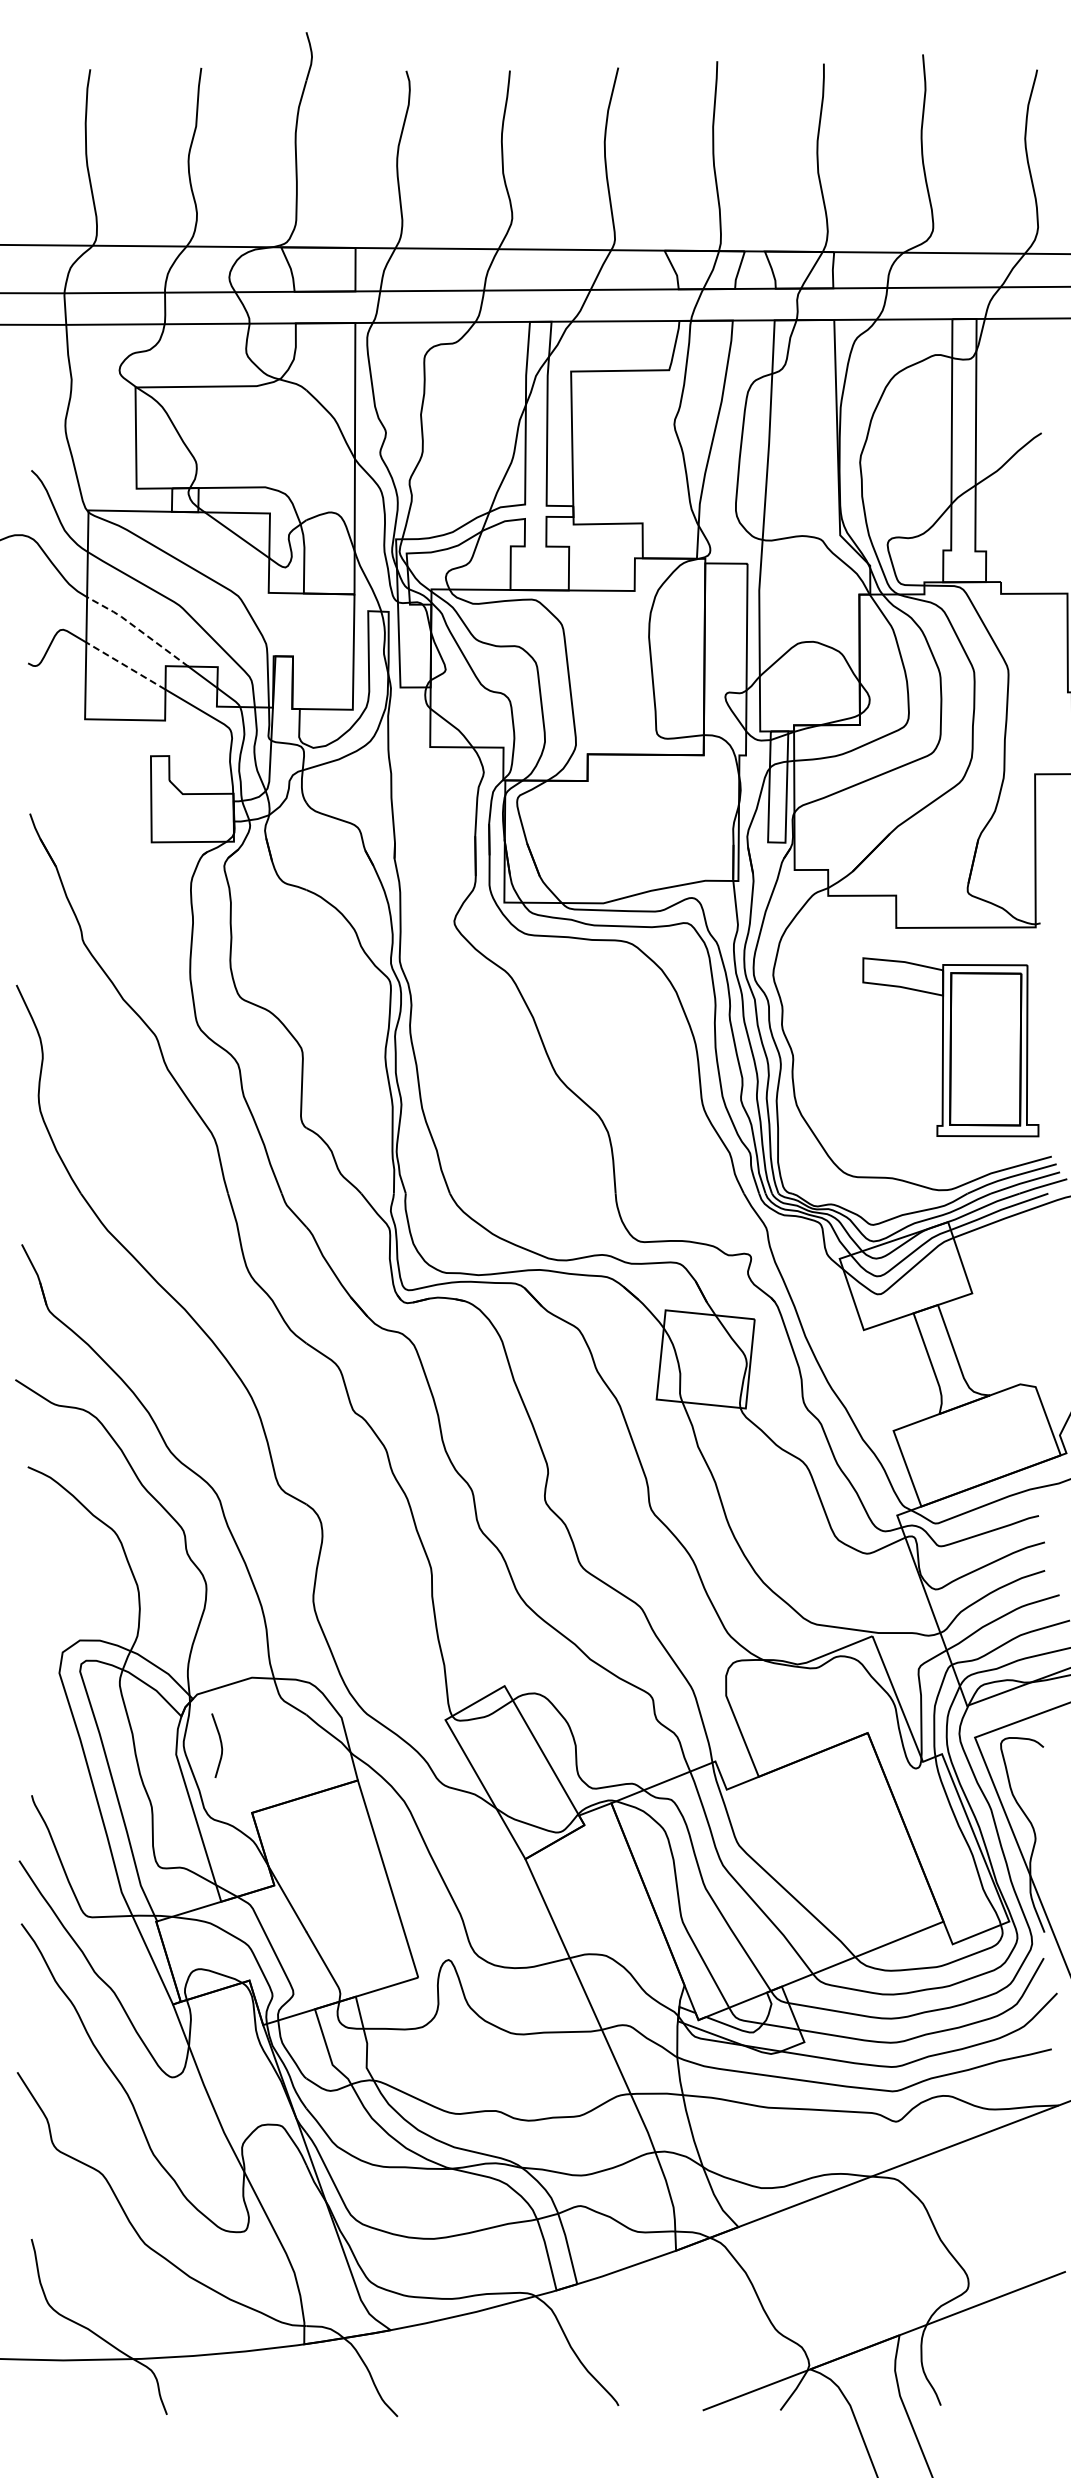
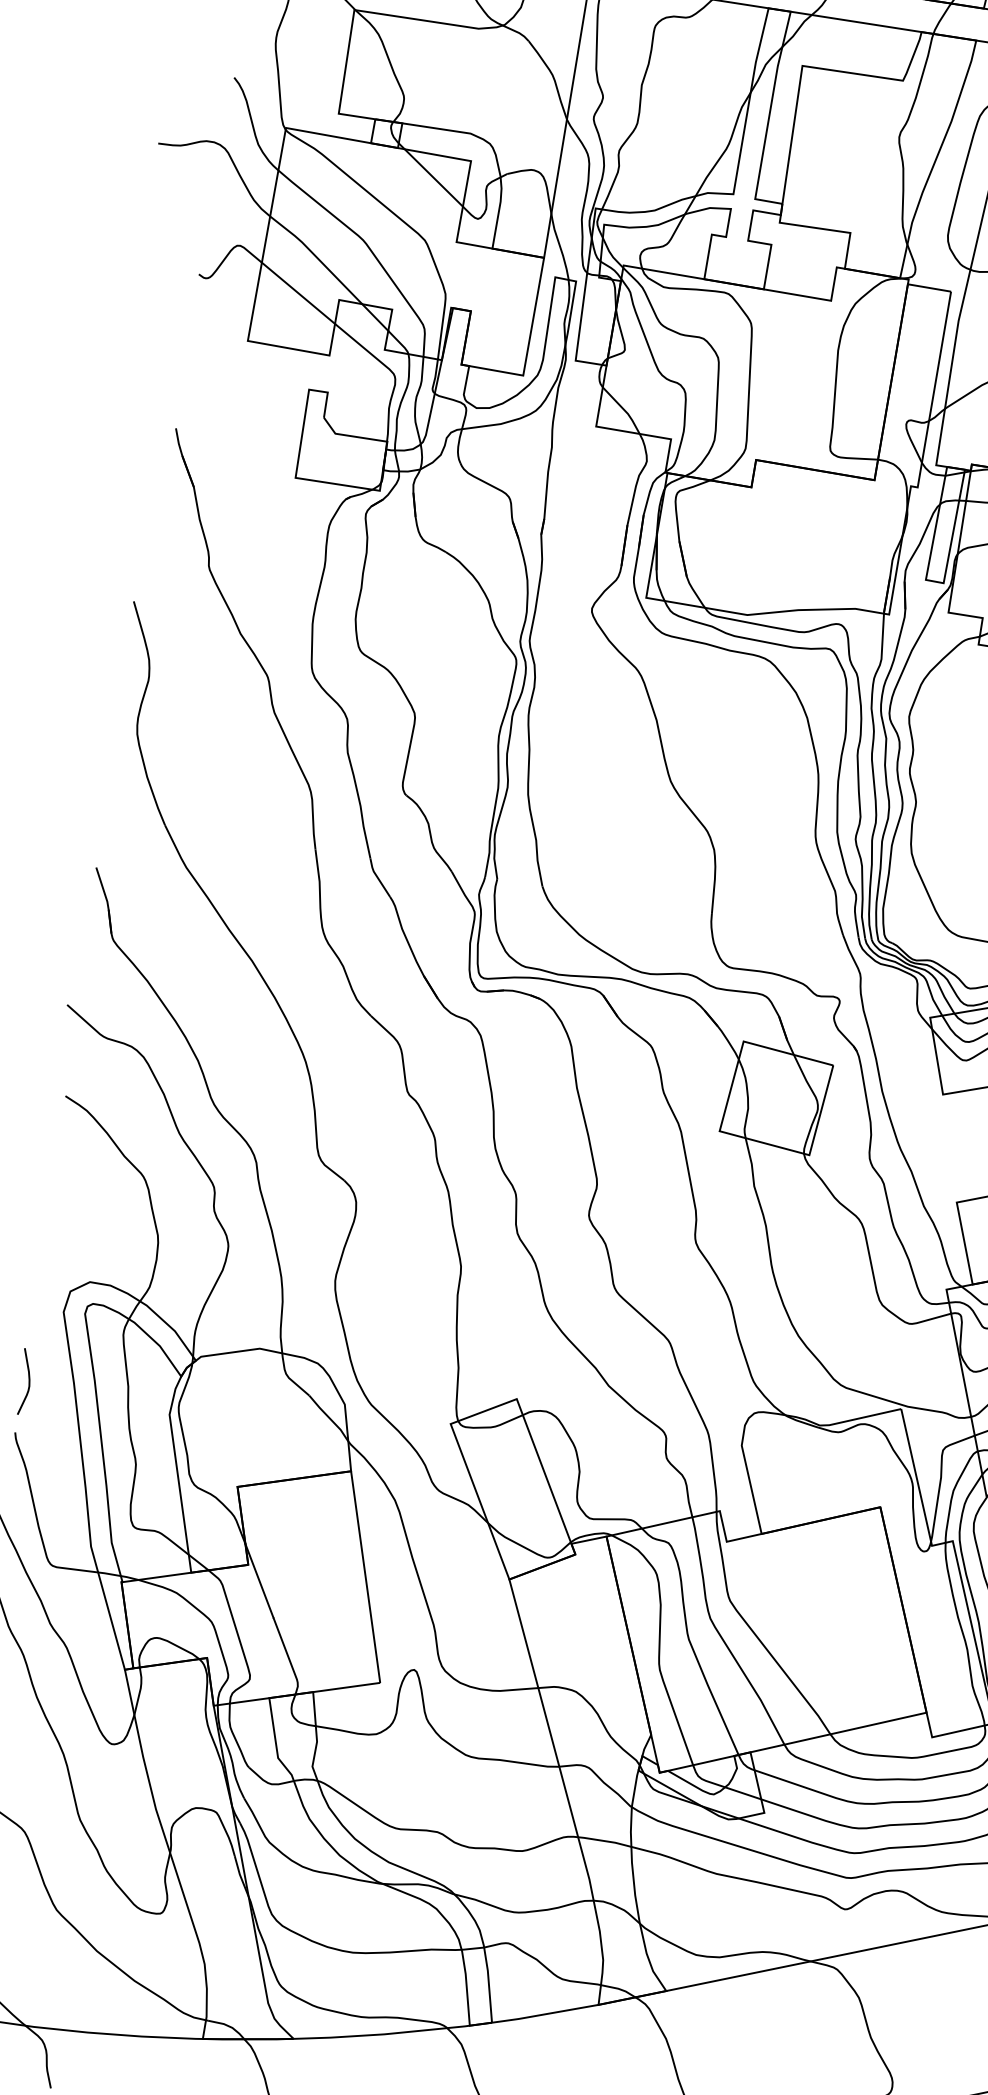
line: (137, 628) -> (316, 256), dashed -> solid
line: (125, 665) -> (298, 292), dashed -> solid
curve: (220, 1745) -> (28, 1382), moved

